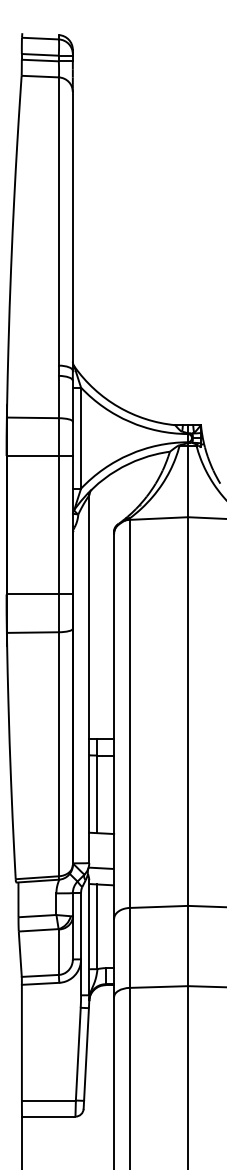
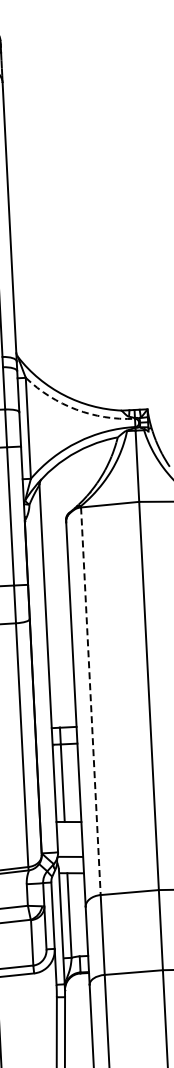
arc: (129, 421) -> (75, 409), solid -> dashed
line: (129, 714) -> (90, 701), solid -> dashed

